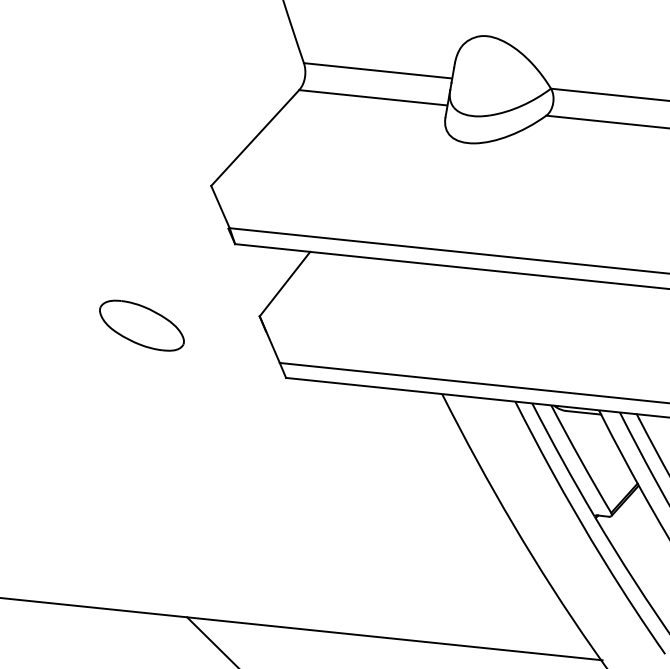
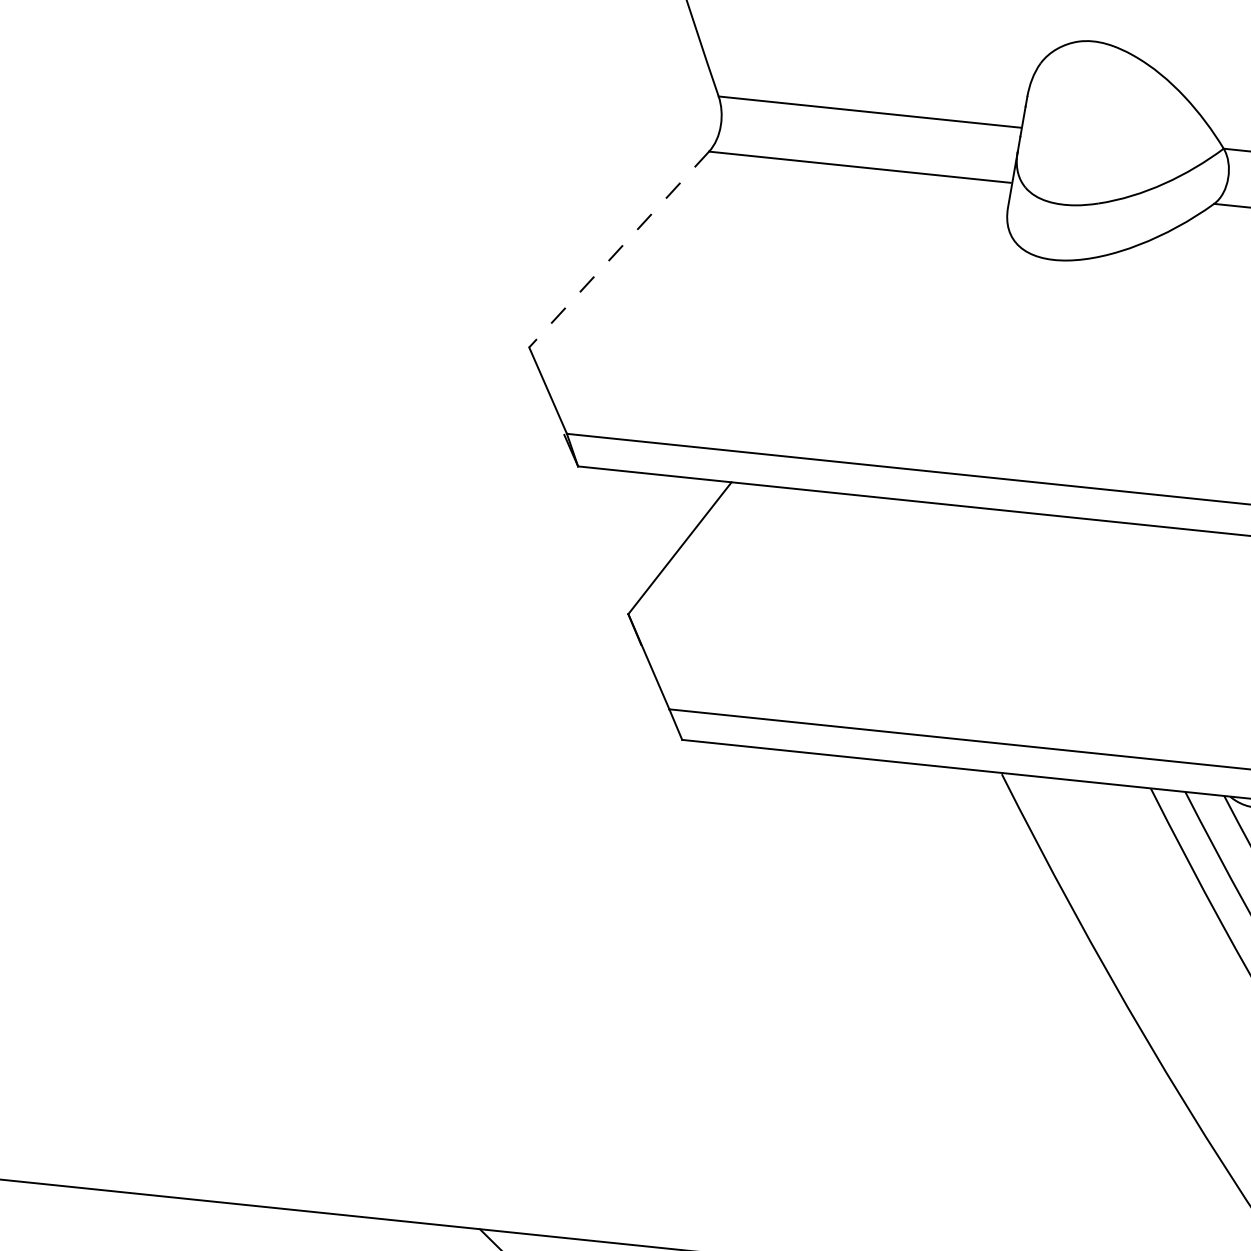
line: (254, 138) -> (617, 250), solid -> dashed
part: (141, 325) -> (386, 632), removed

